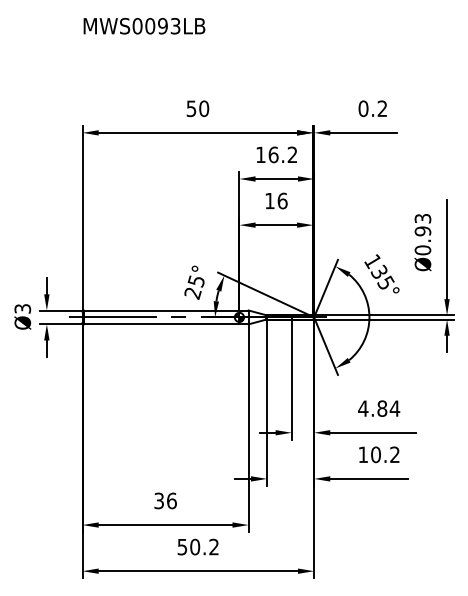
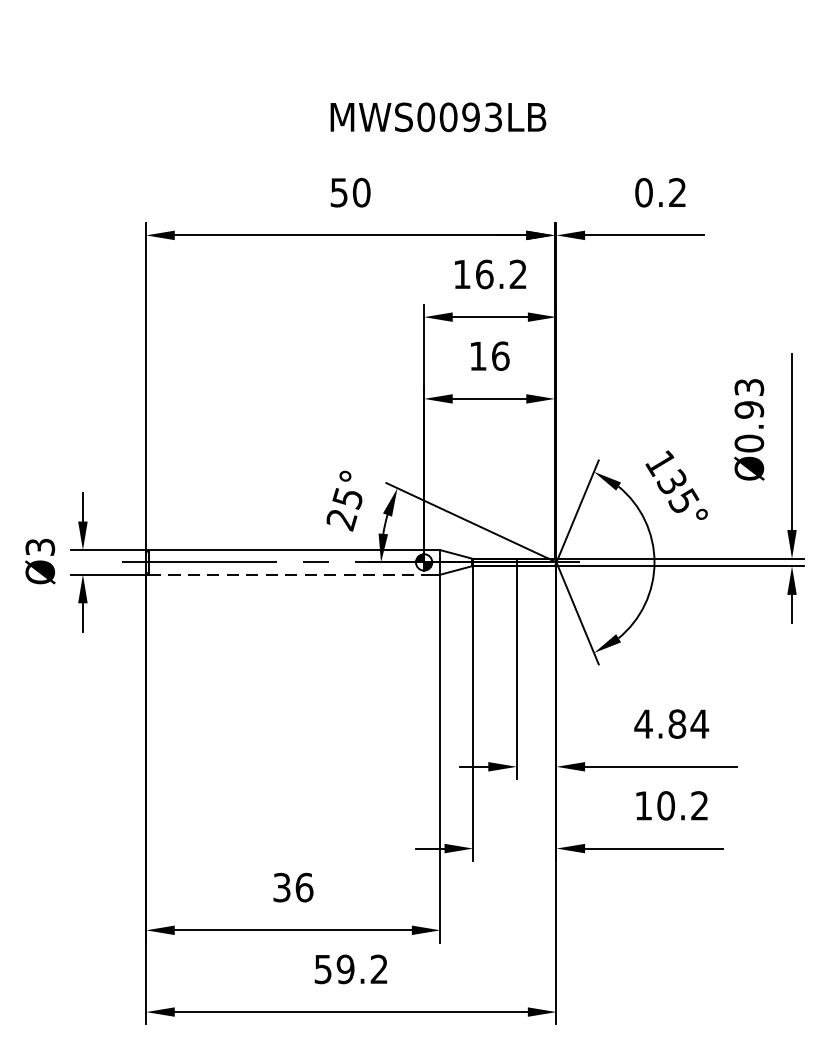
text: (144, 26) -> (438, 117), moved
line: (161, 324) -> (286, 574), solid -> dashed
text: (195, 547) -> (346, 970), 50.2 -> 59.2

